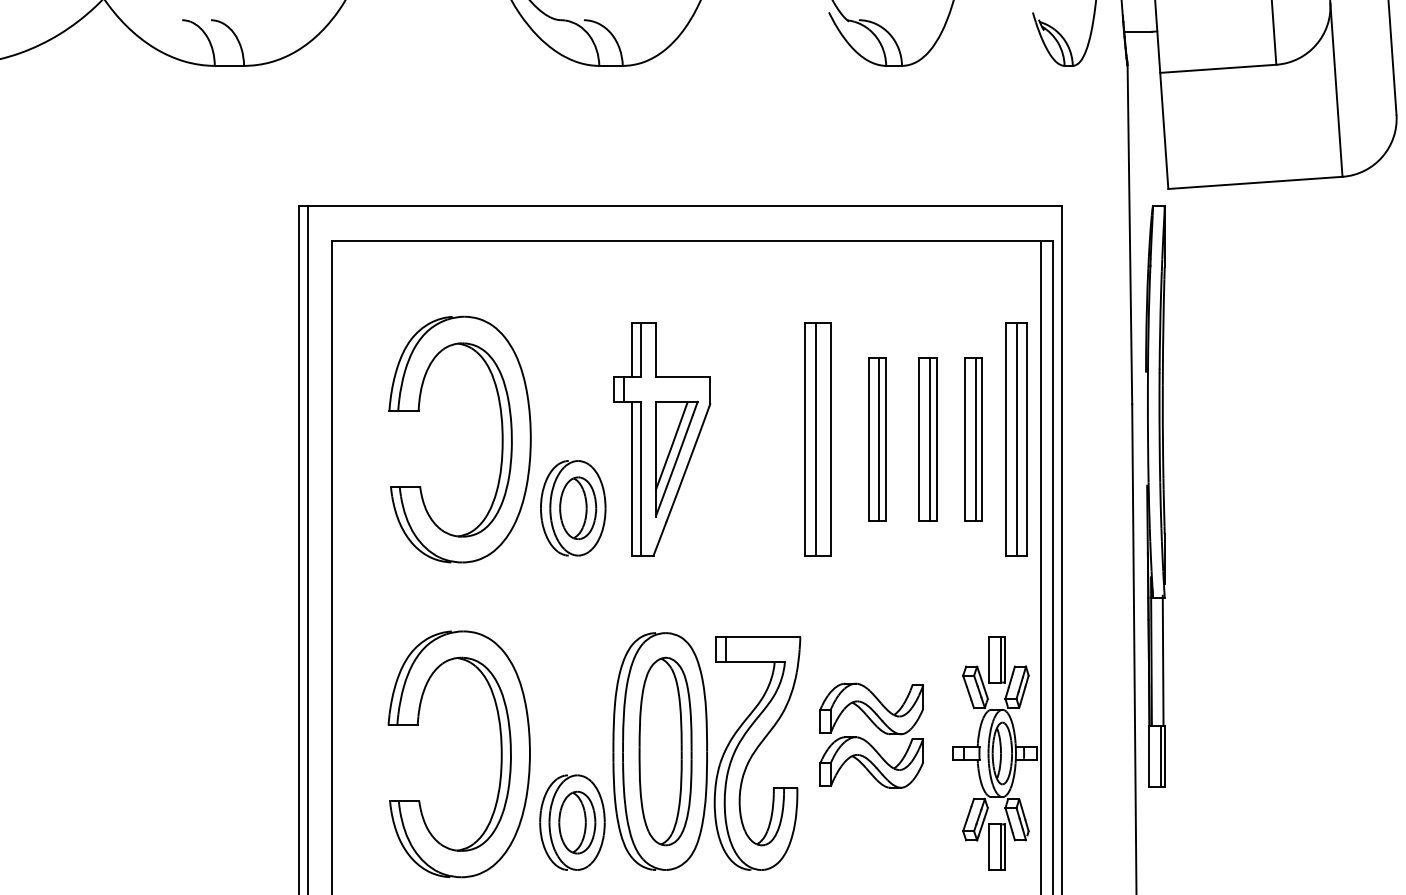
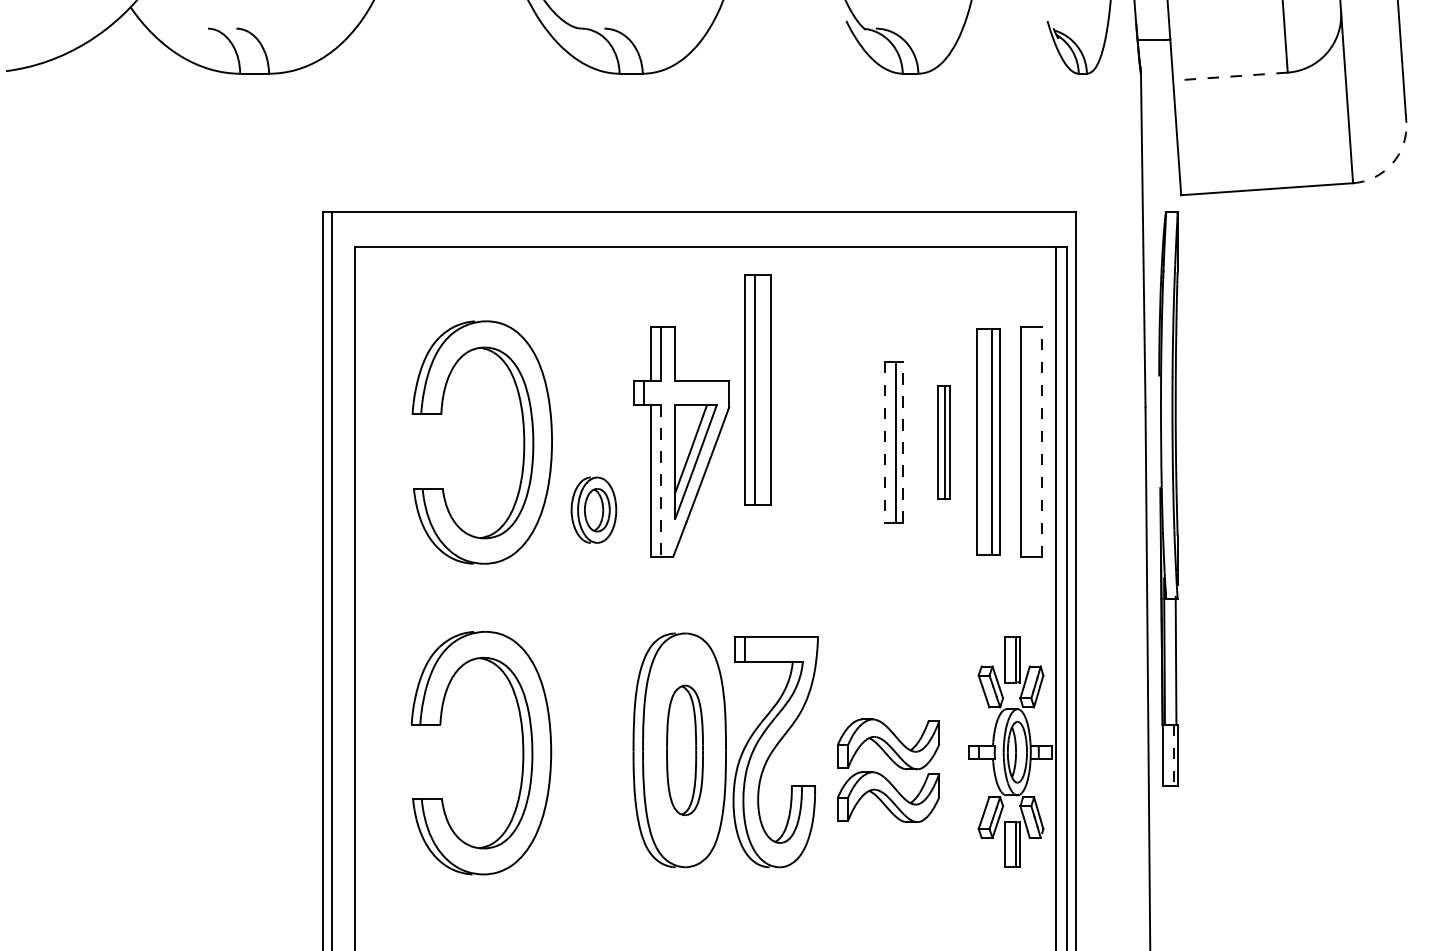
line: (1217, 68) -> (1229, 76), solid -> dashed
arc: (1382, 156) -> (1392, 163), solid -> dashed
part: (818, 438) -> (757, 389), moved
line: (885, 438) -> (902, 441), solid -> dashed
line: (868, 439) -> (885, 442), solid -> dashed
part: (927, 439) -> (943, 442), size x0.7
part: (973, 439) -> (988, 442), size x1.4
line: (1016, 439) -> (1031, 442), removed
line: (1026, 439) -> (1041, 442), solid -> dashed
line: (641, 479) -> (661, 481), solid -> dashed
part: (572, 507) -> (593, 509), size x0.7
part: (866, 740) -> (883, 775), moved
part: (665, 751) -> (684, 750), size x0.7
line: (1160, 756) -> (1173, 755), solid -> dashed
part: (571, 822) -> (592, 820), removed

